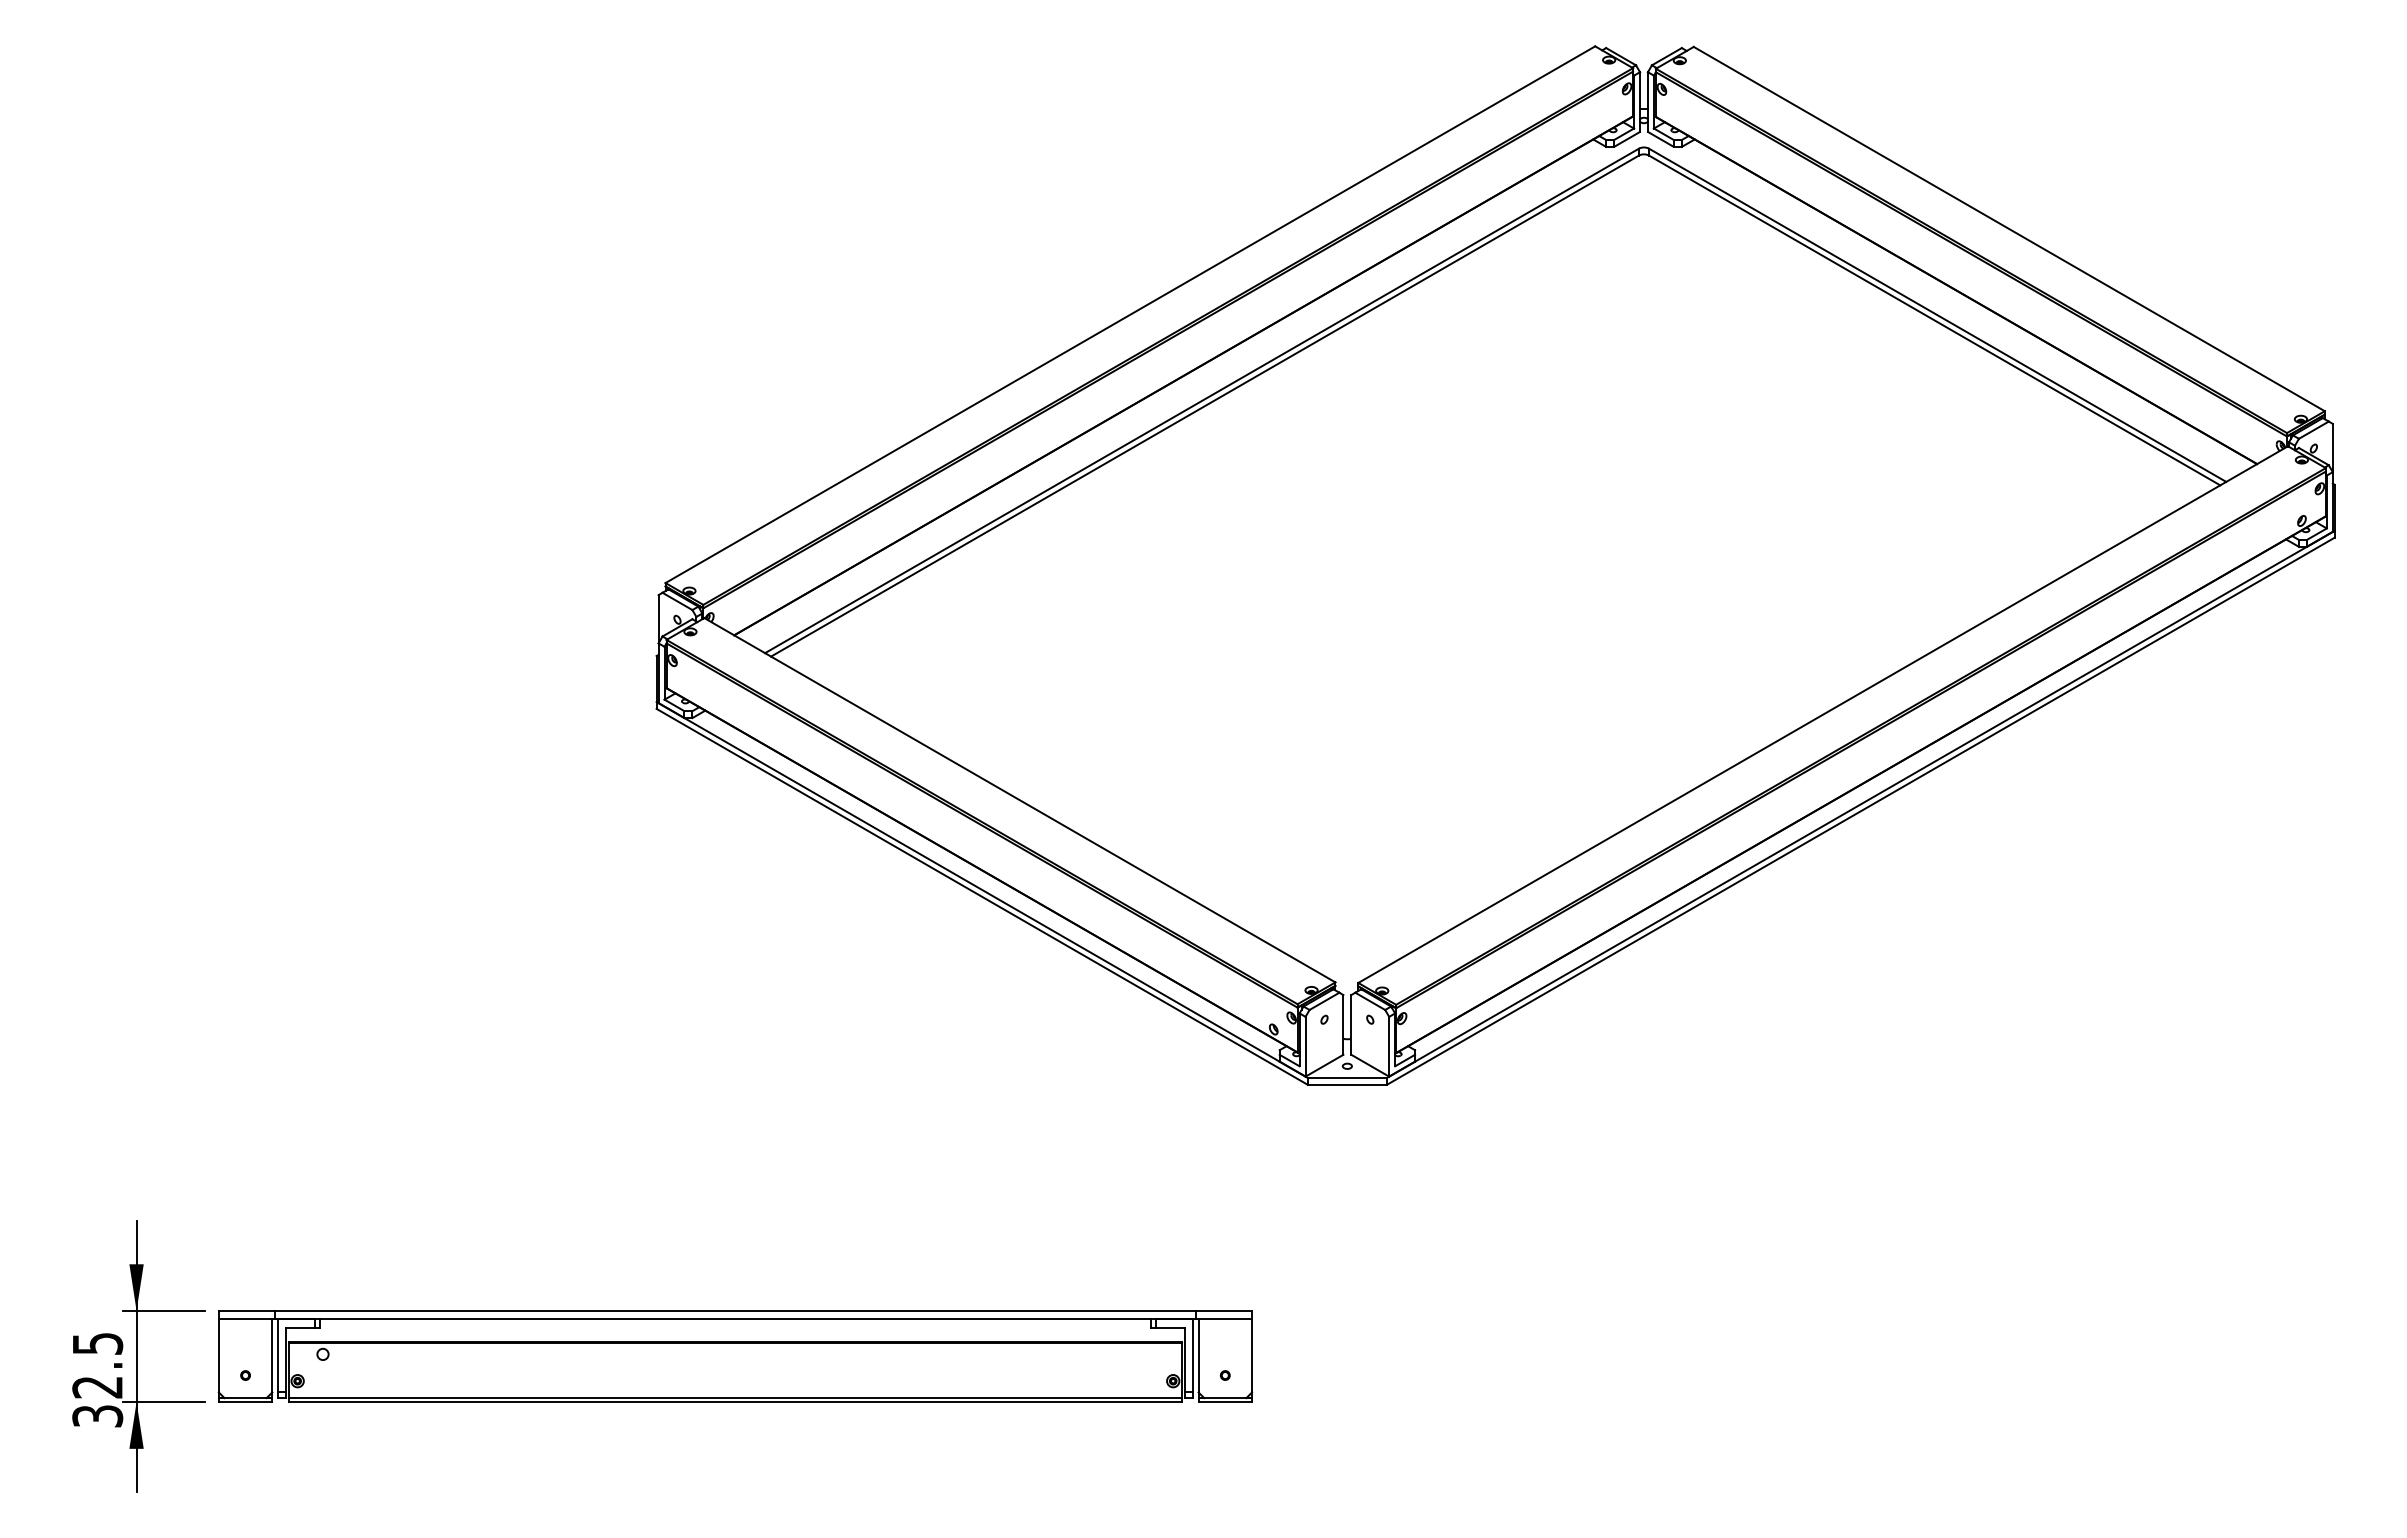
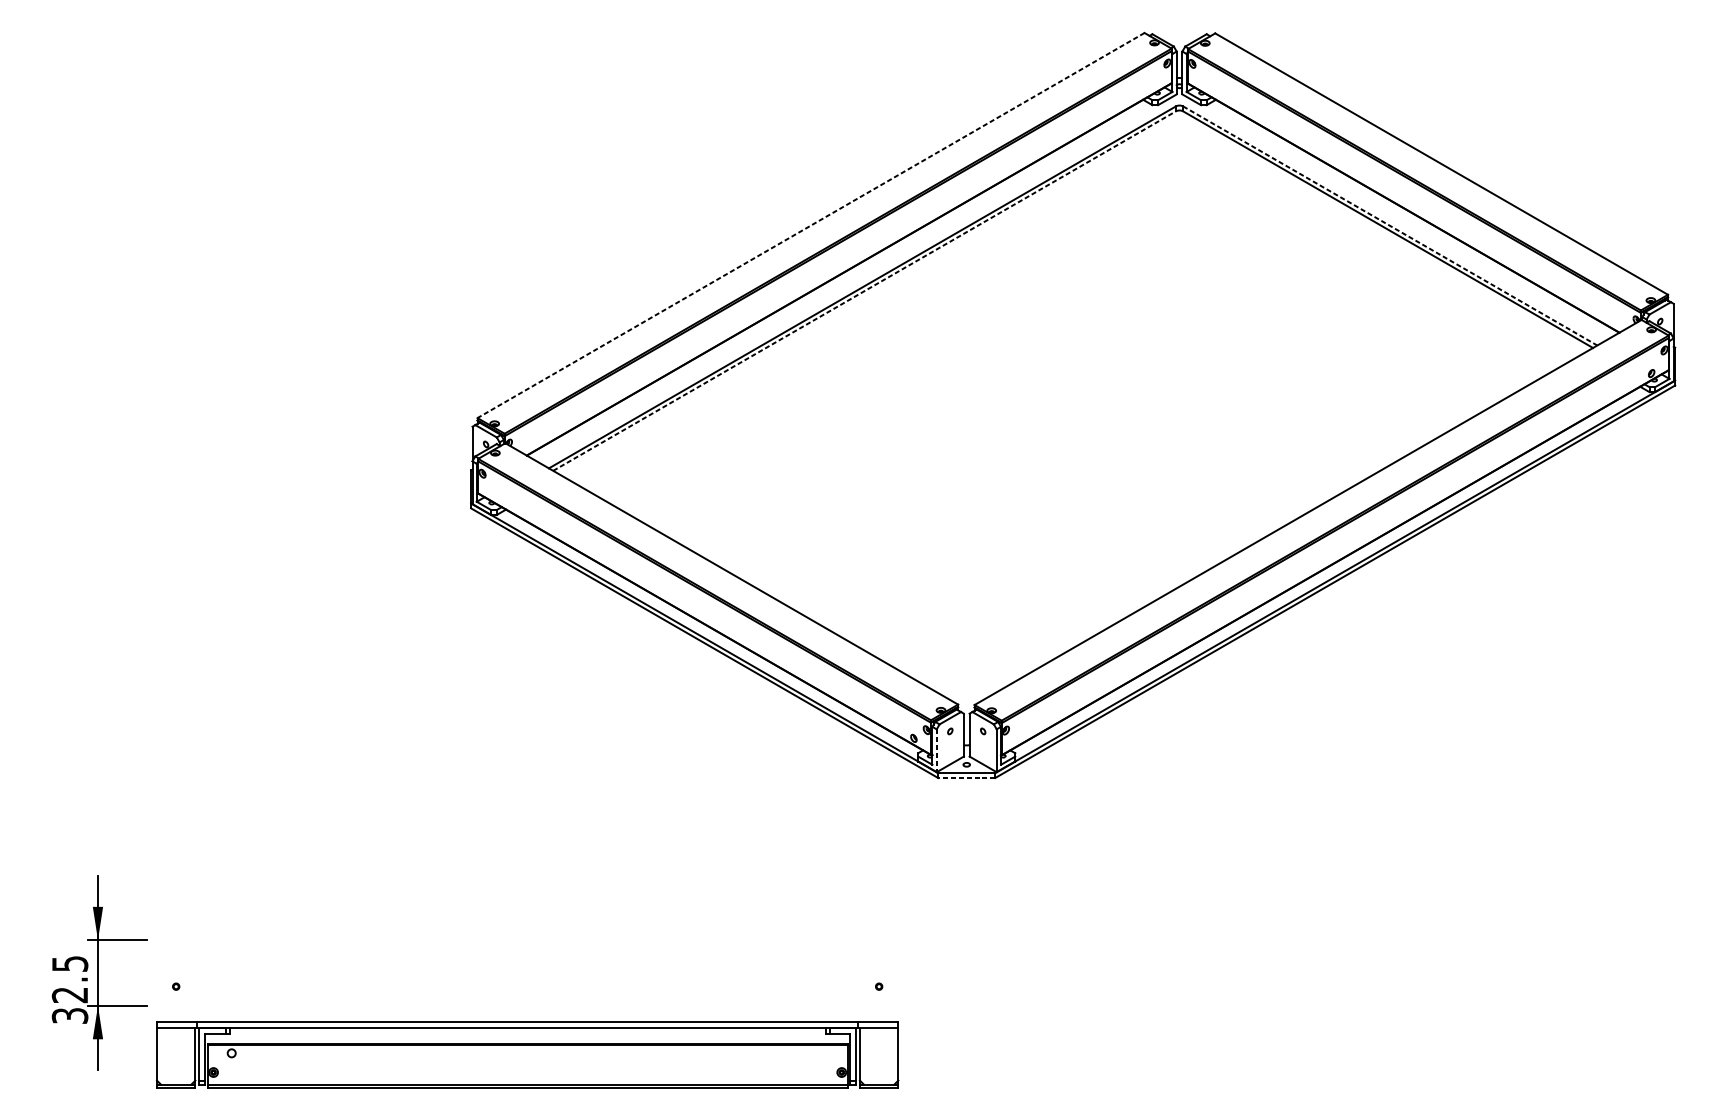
line: (1130, 314) -> (811, 225), solid -> dashed
line: (1938, 315) -> (1390, 226), solid -> dashed
line: (1205, 405) -> (864, 290), solid -> dashed
line: (1305, 1046) -> (936, 750), solid -> dashed
line: (1347, 1084) -> (966, 777), solid -> dashed
part: (735, 1356) -> (527, 1054), moved

